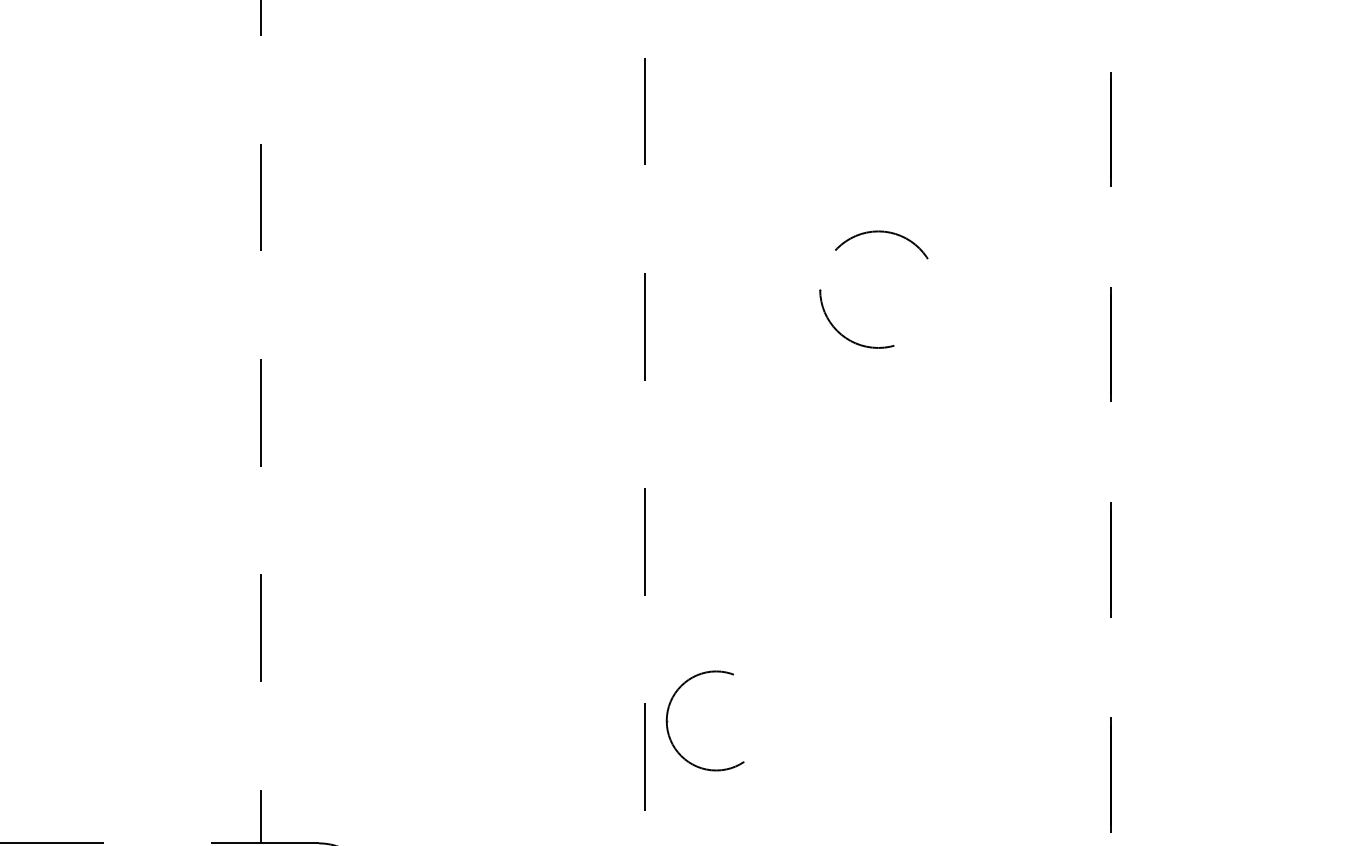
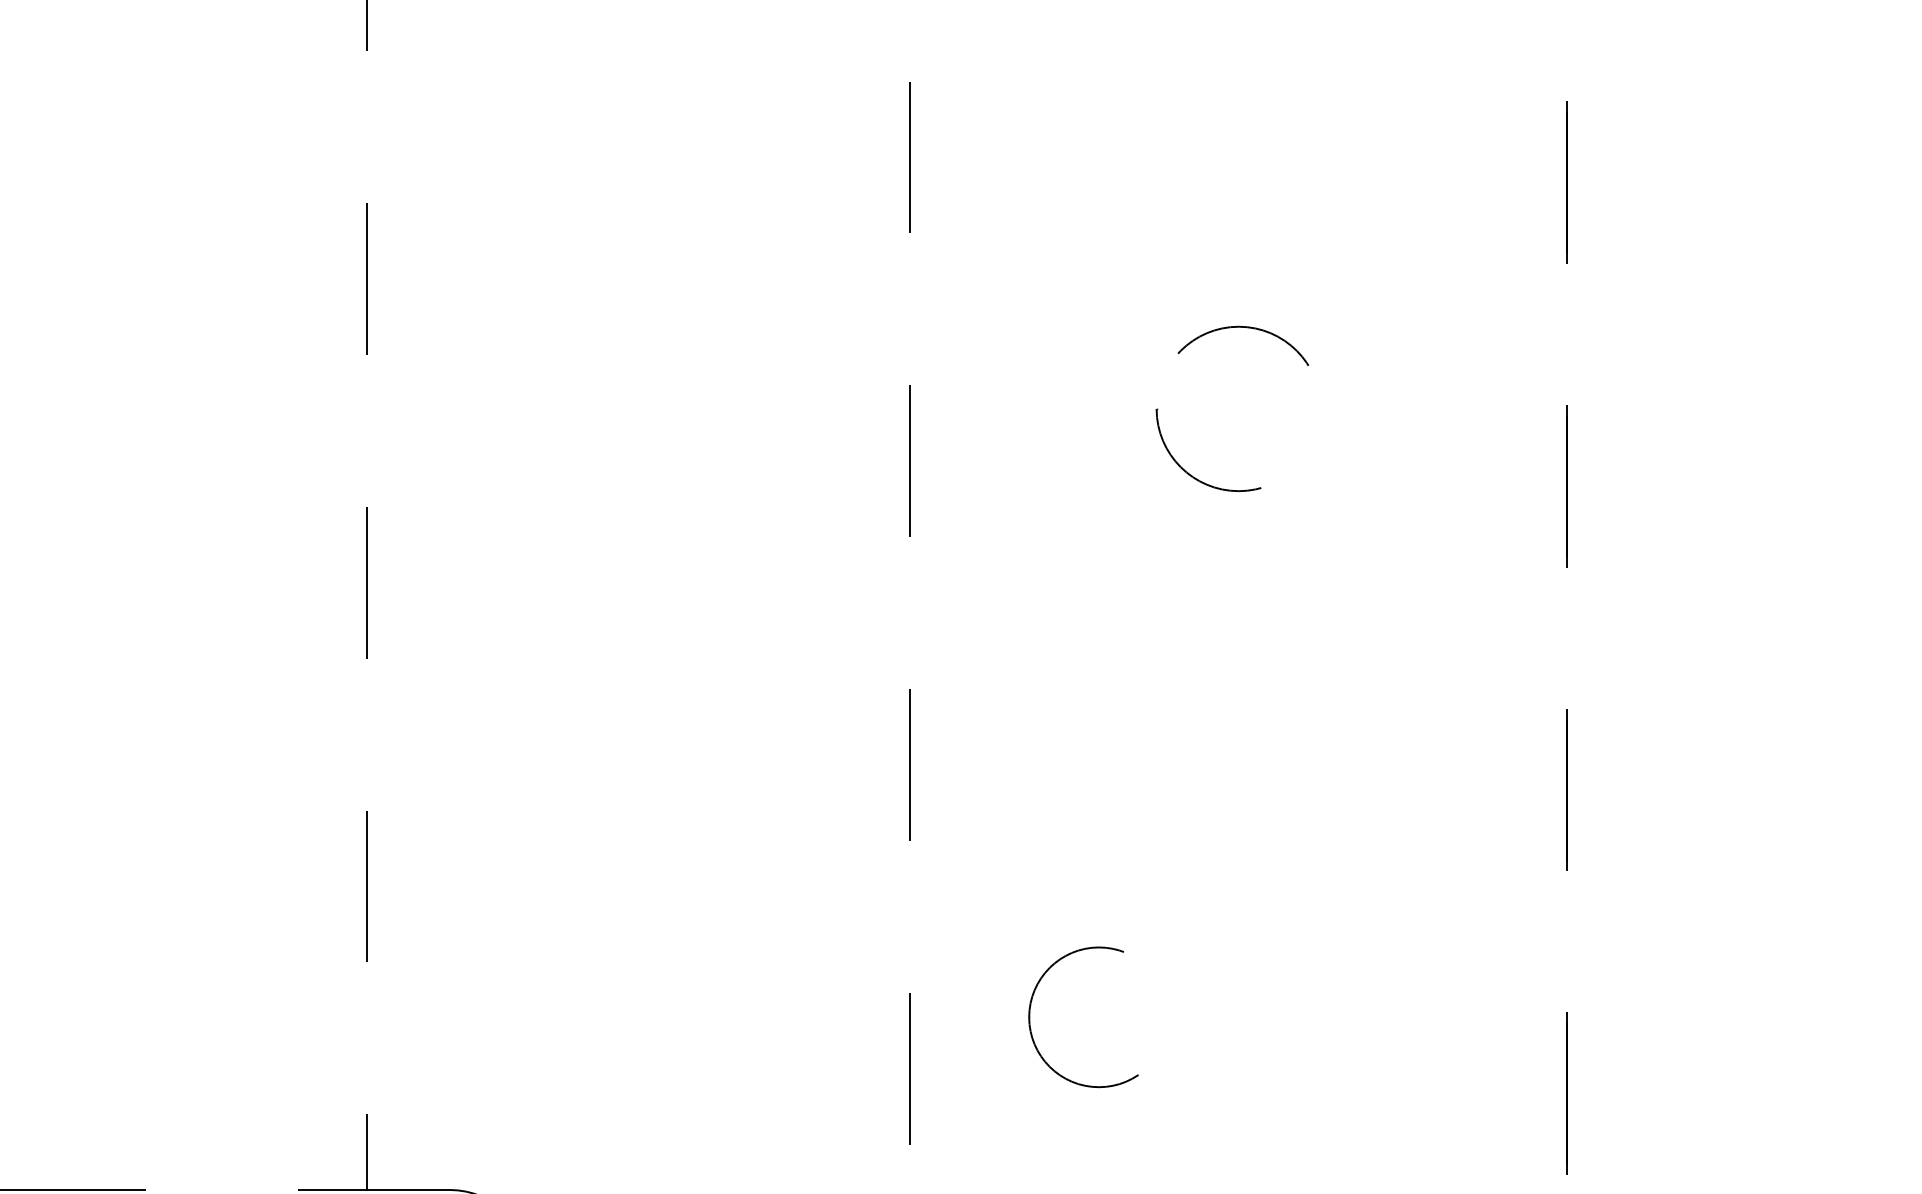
part: (667, 721) -> (1030, 1017), moved

